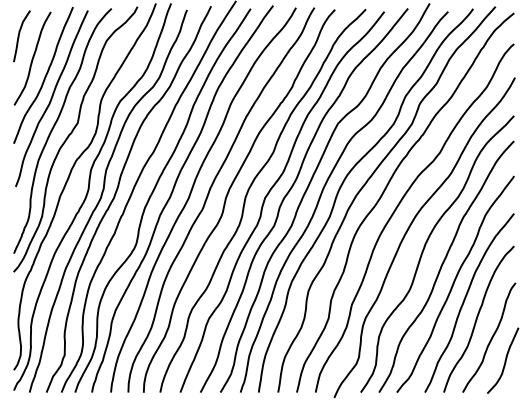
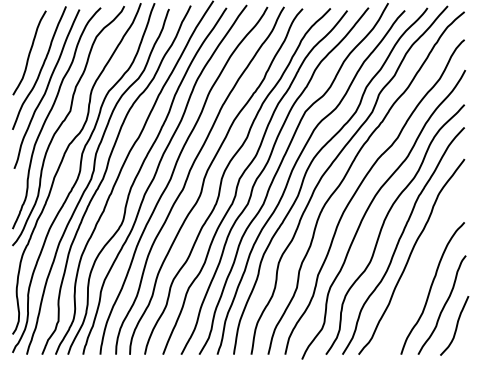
curve: (19, 36) -> (17, 32), removed
curve: (465, 300) -> (420, 271), removed

